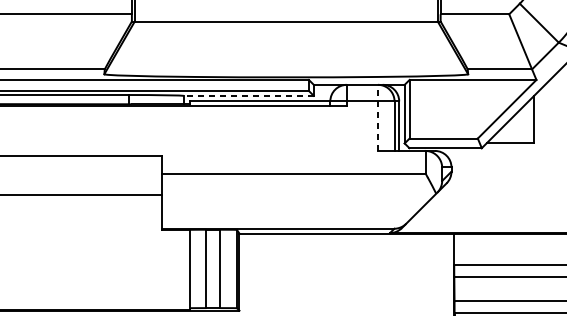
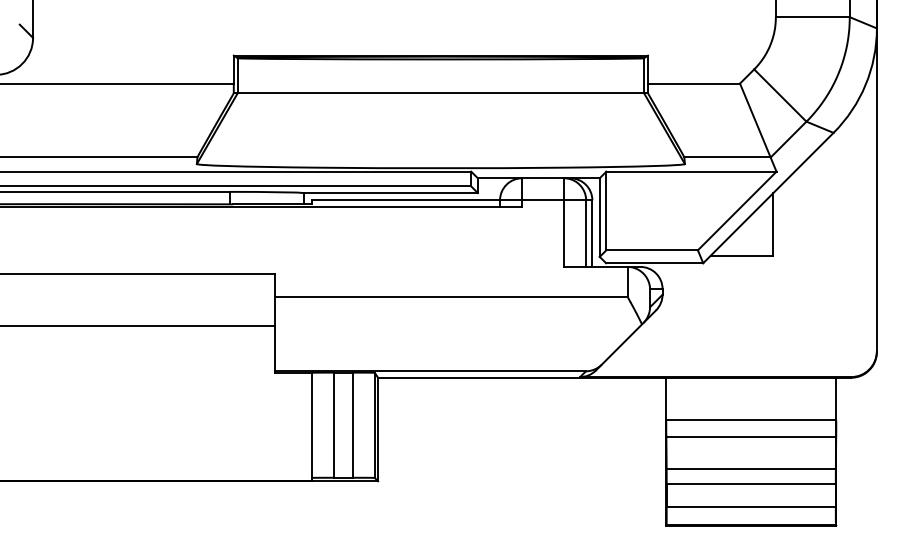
line: (248, 96) -> (390, 193), dashed -> solid
line: (377, 117) -> (563, 222), dashed -> solid

